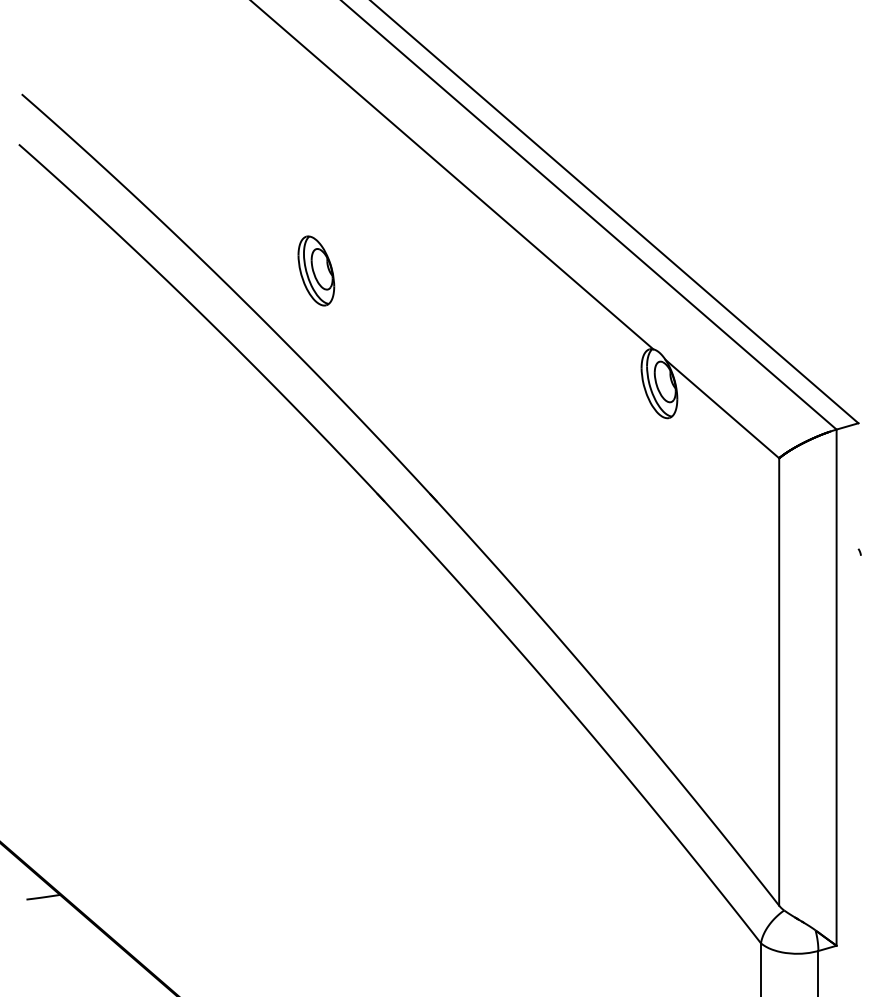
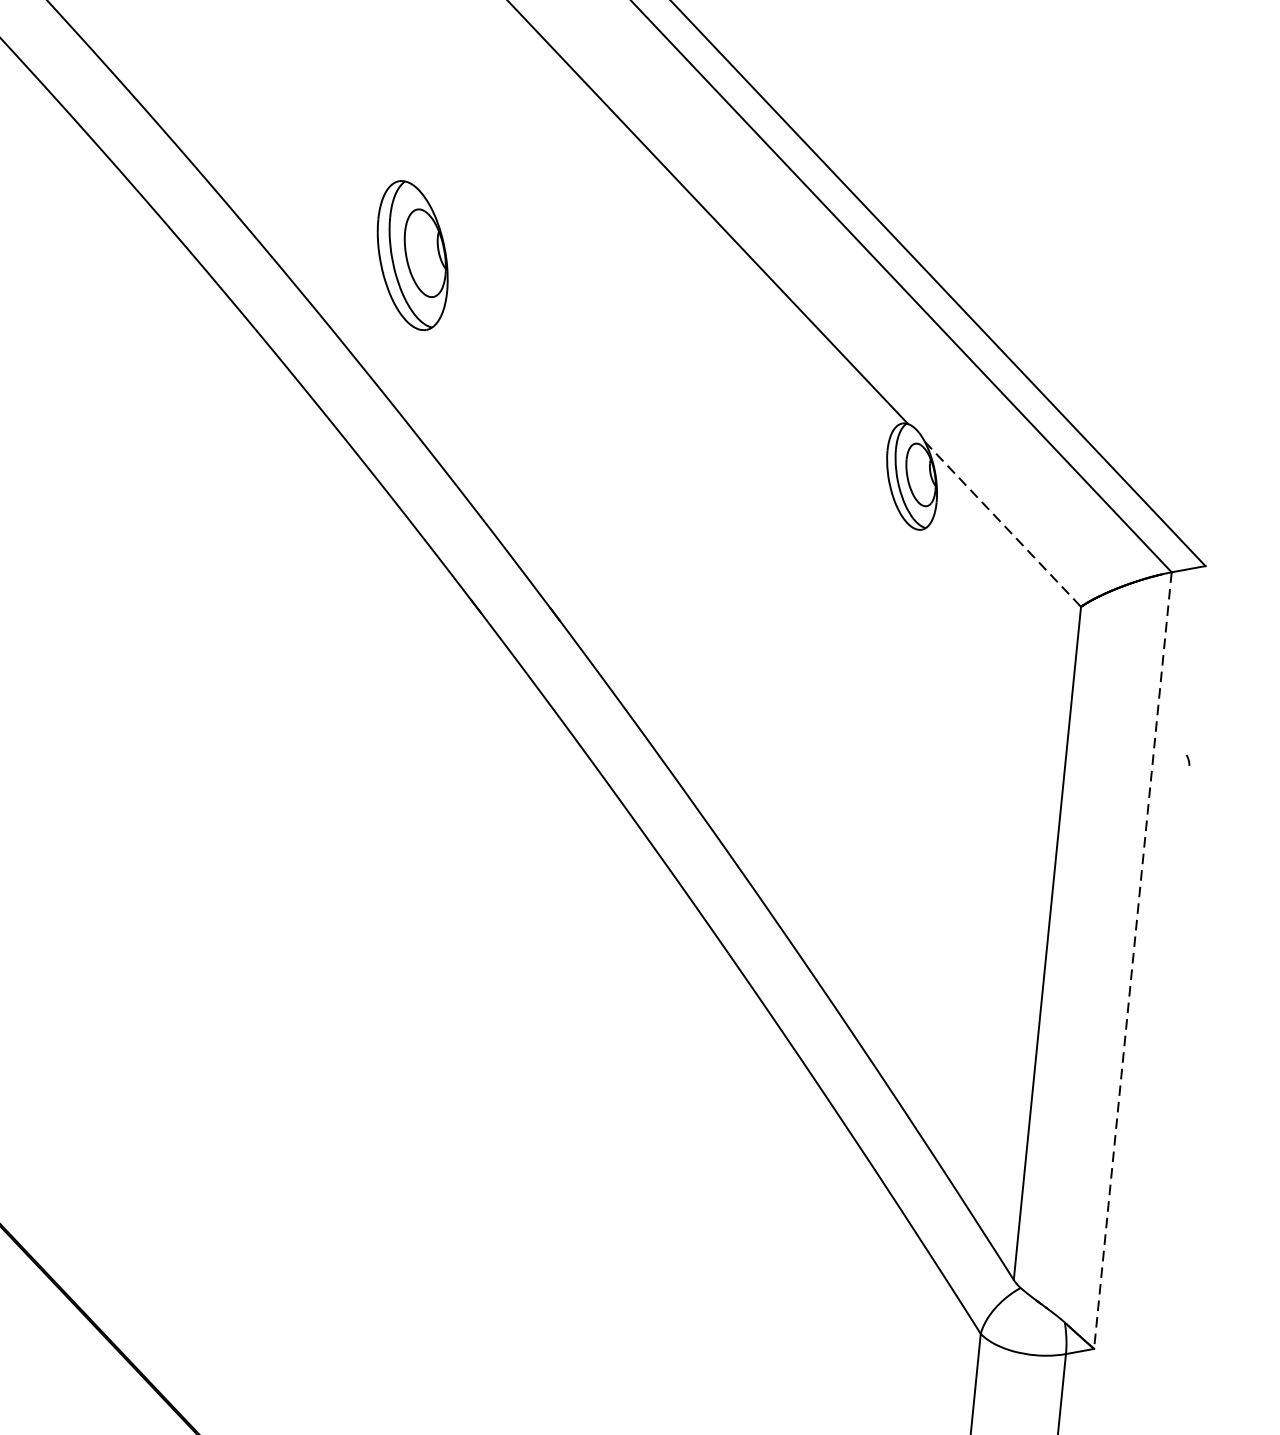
part: (316, 270) -> (413, 254), size x1.4
line: (722, 409) -> (1003, 524), solid -> dashed
line: (836, 688) -> (1132, 961), solid -> dashed

